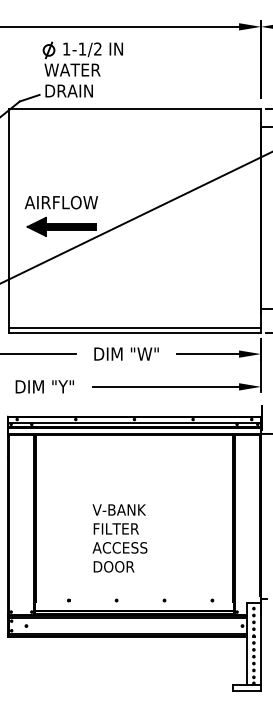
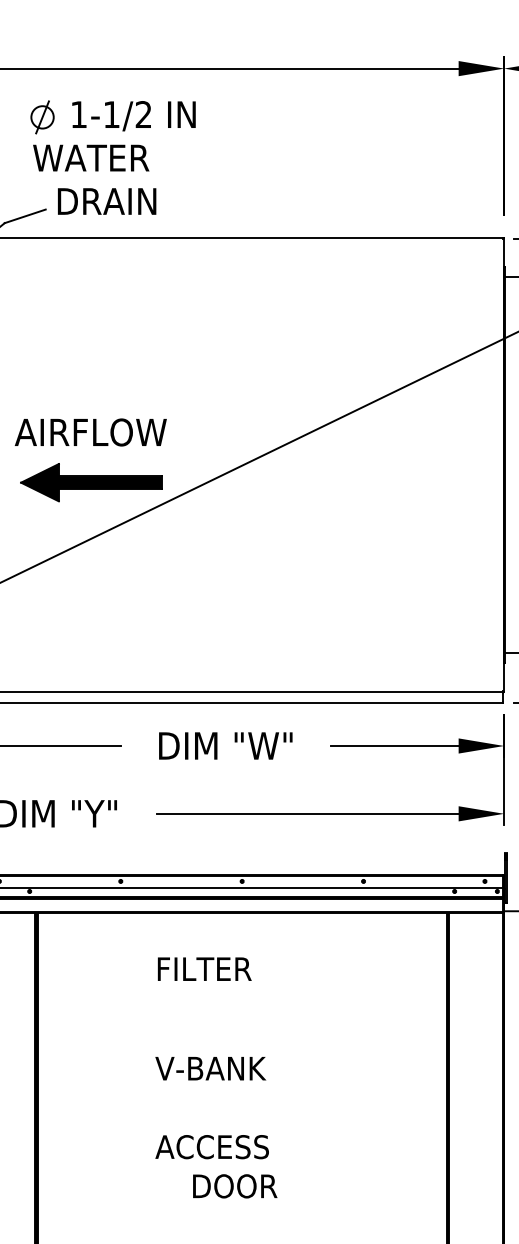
part: (82, 58) -> (111, 134), moved
text: (115, 528) -> (202, 968), moved
text: (113, 566) -> (233, 1185), moved

